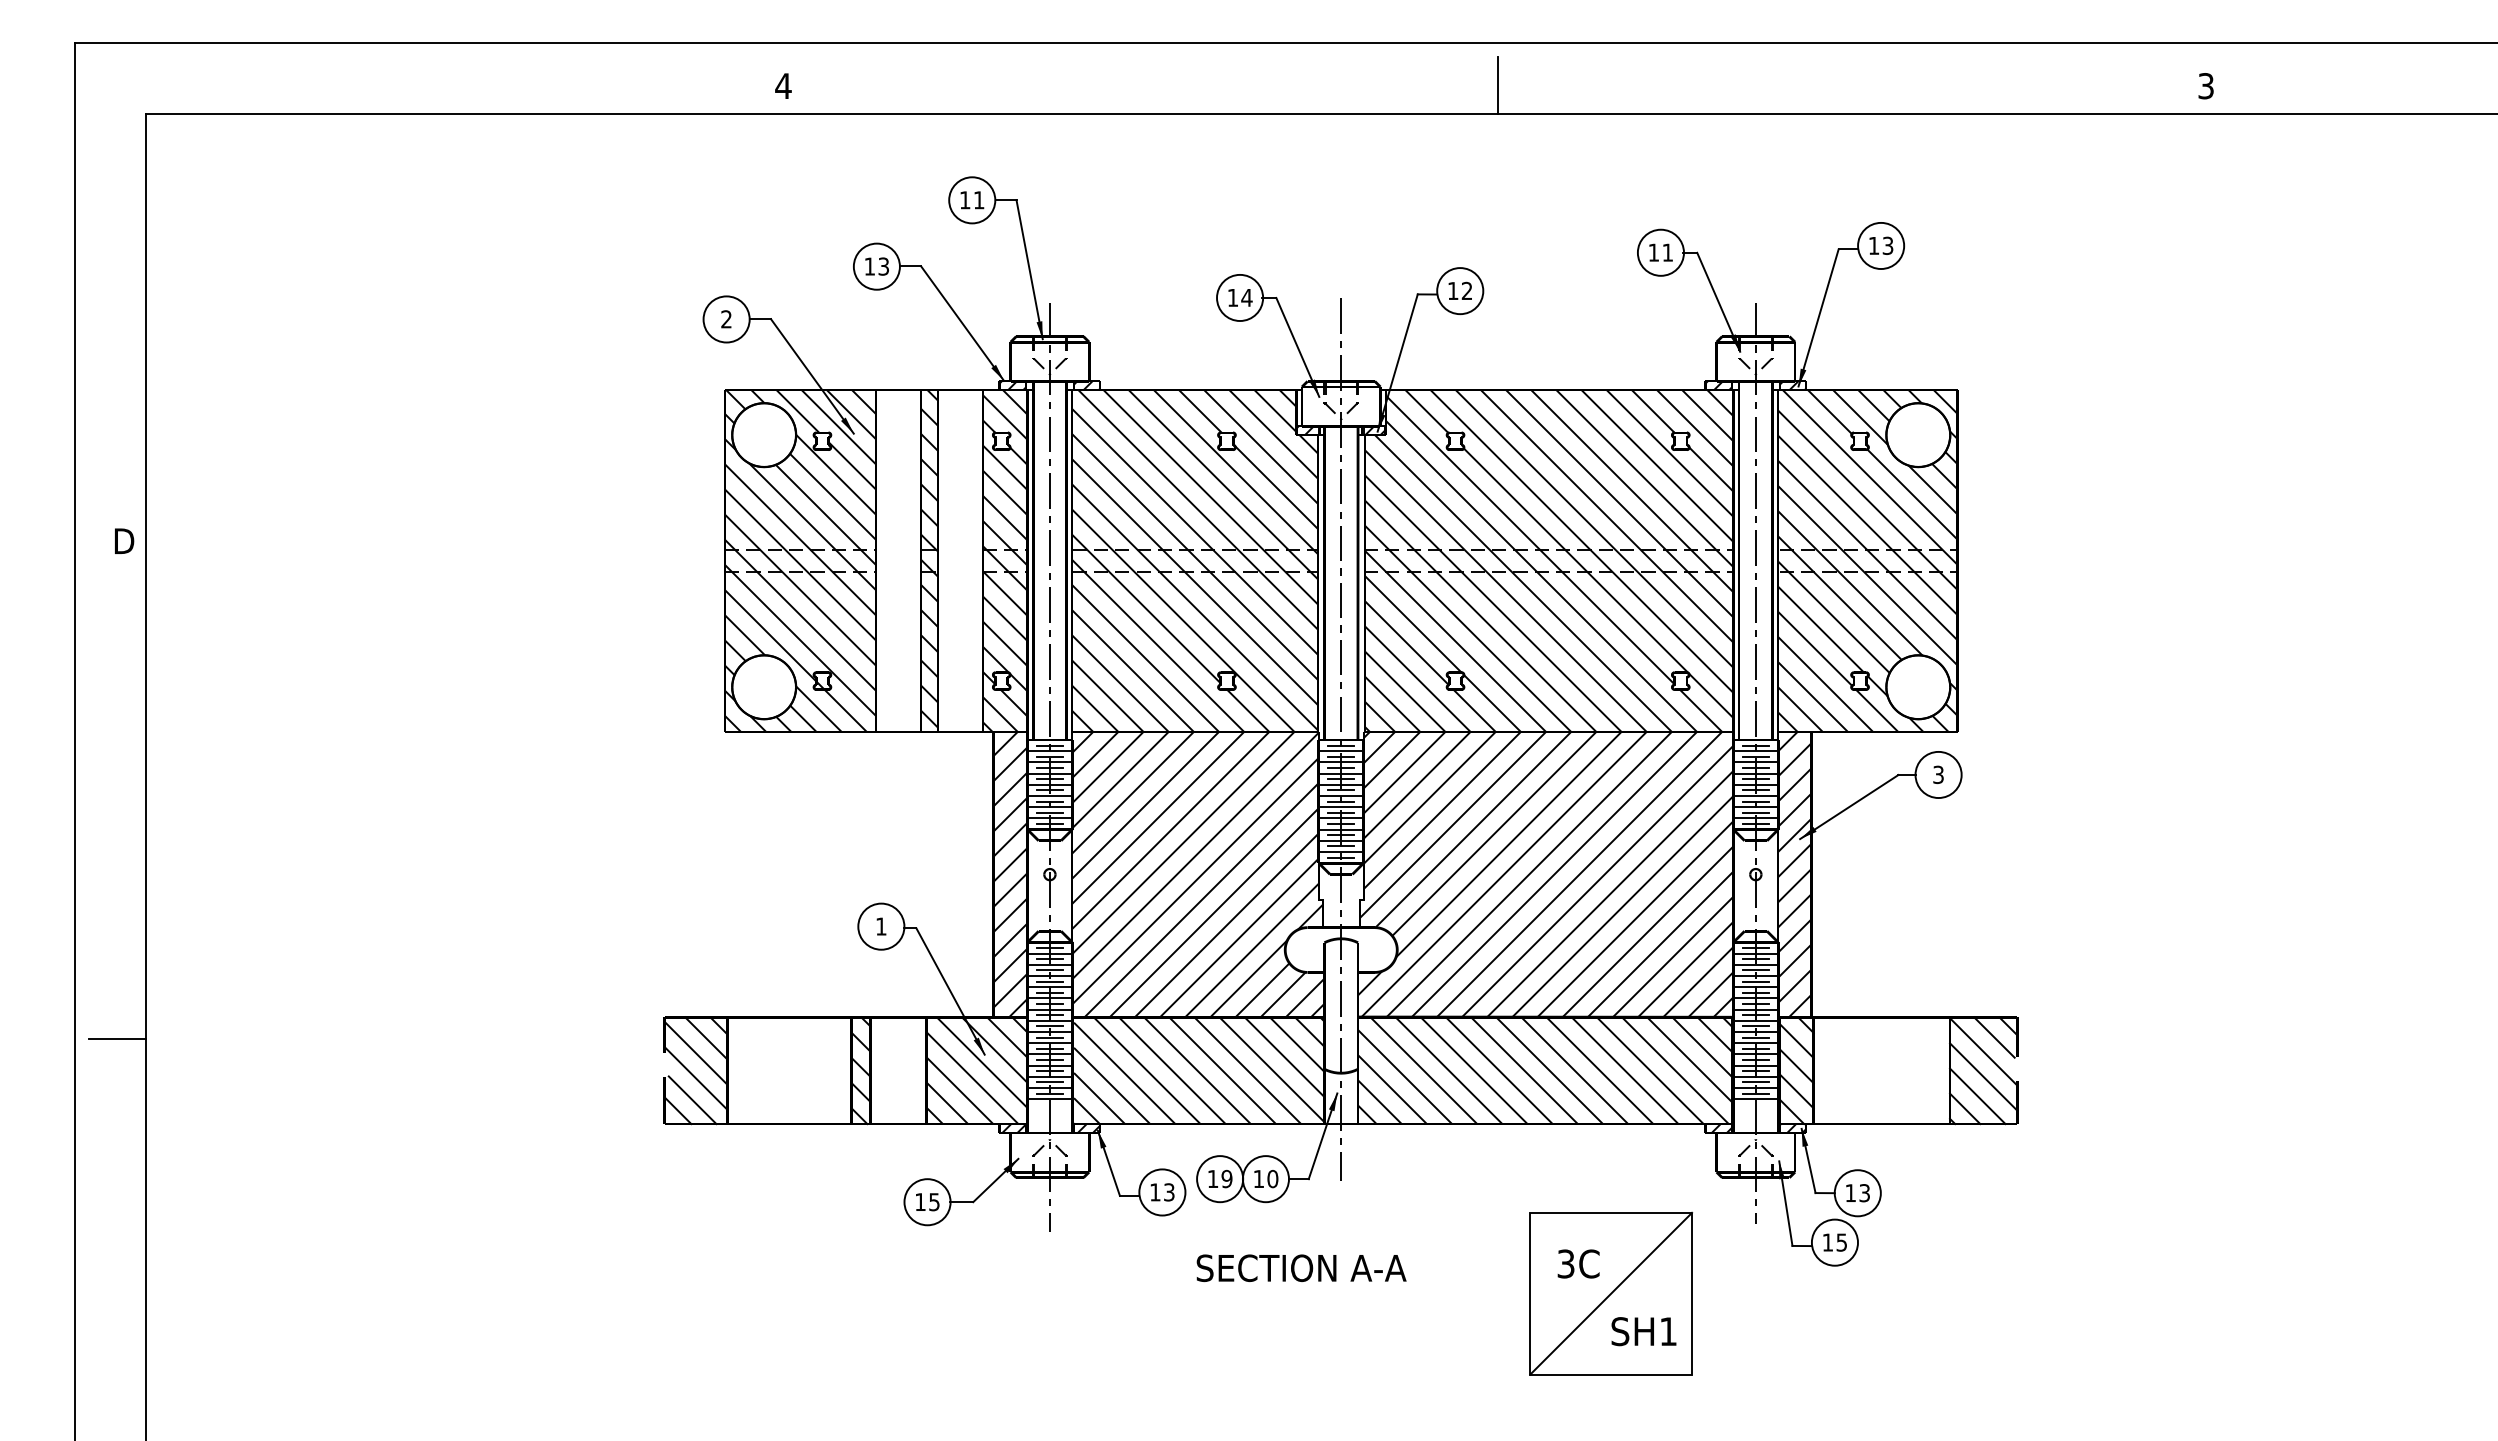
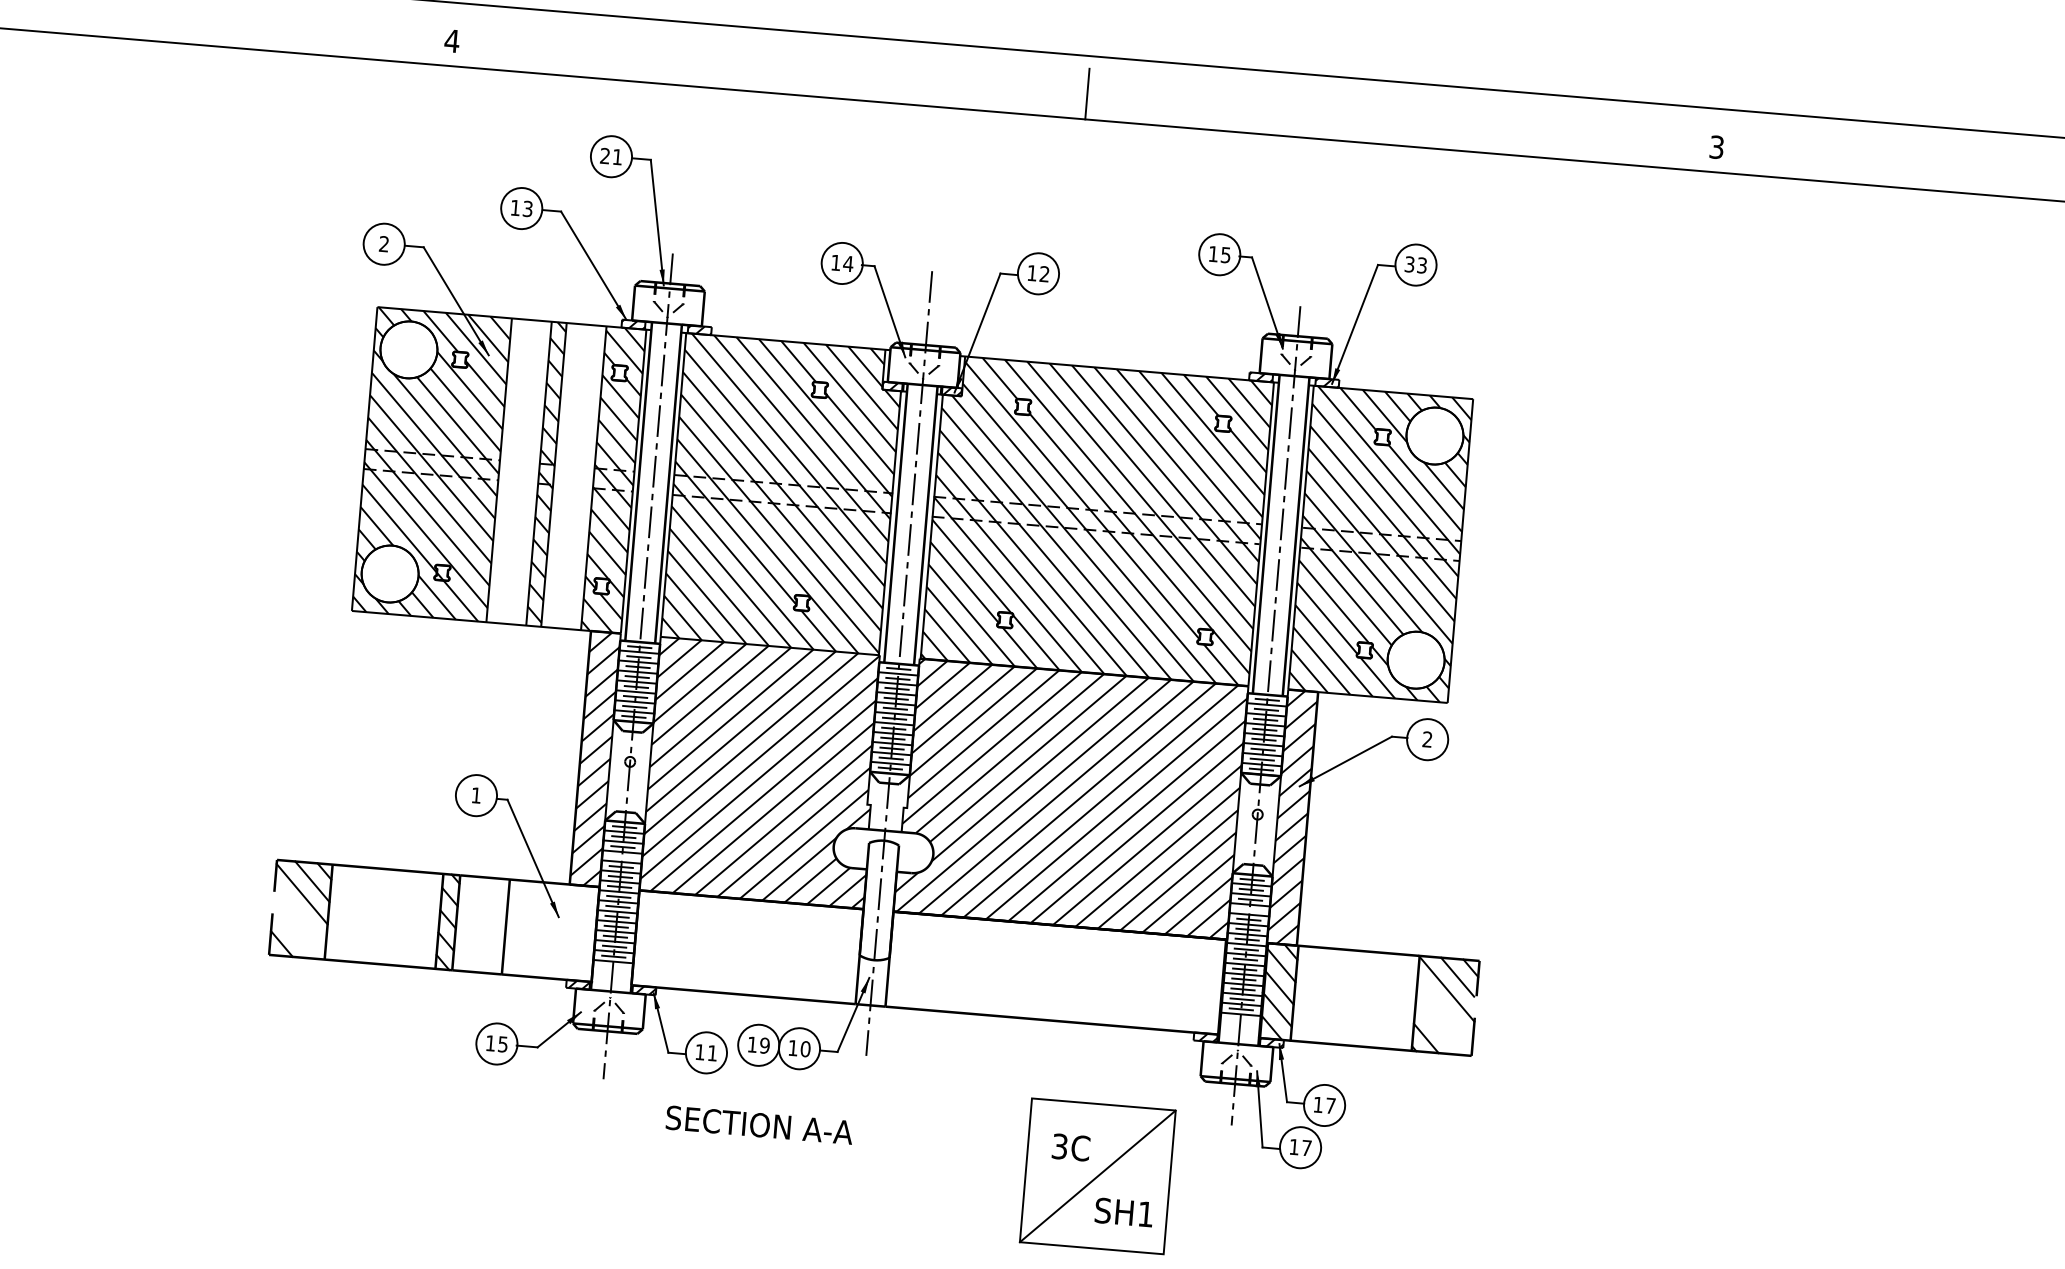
text: (965, 200) -> (605, 156), 11 -> 21
text: (1873, 245) -> (1409, 264), 13 -> 33
text: (1667, 252) -> (1225, 254), 11 -> 15
text: (1938, 775) -> (1427, 740), 3 -> 2
line: (1049, 981) -> (621, 856), removed
line: (1755, 981) -> (1249, 909), removed
hatch: (976, 1070) -> (550, 930), removed
hatch: (1199, 1070) -> (748, 947), removed
hatch: (1545, 1070) -> (1056, 973), removed
line: (1983, 1076) -> (1445, 1011), removed
line: (695, 1078) -> (299, 916), removed
line: (1977, 1096) -> (1438, 1028), removed
line: (692, 1100) -> (295, 936), removed
text: (1169, 1192) -> (712, 1053), 13 -> 11
text: (1864, 1193) -> (1330, 1106), 13 -> 17
text: (1841, 1242) -> (1306, 1148), 15 -> 17
text: (1301, 1267) -> (759, 1124), moved

